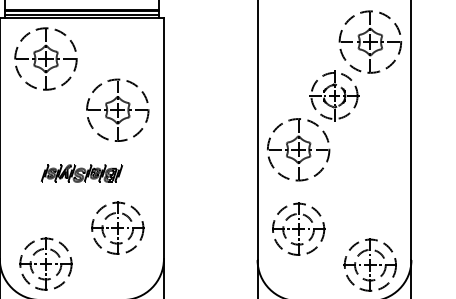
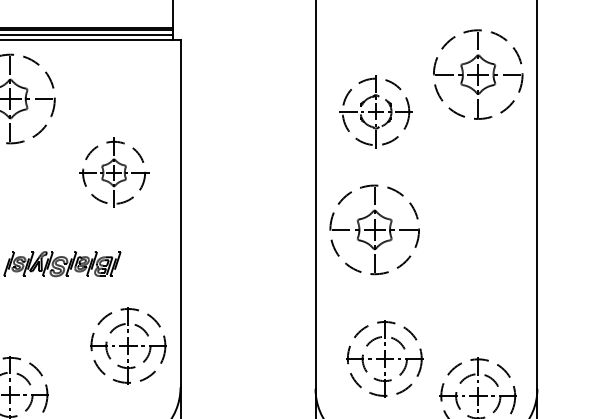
part: (334, 95) -> (376, 111), moved
part: (117, 109) -> (113, 171), size x0.7
part: (117, 227) -> (128, 344), moved
part: (298, 228) -> (384, 357), moved

